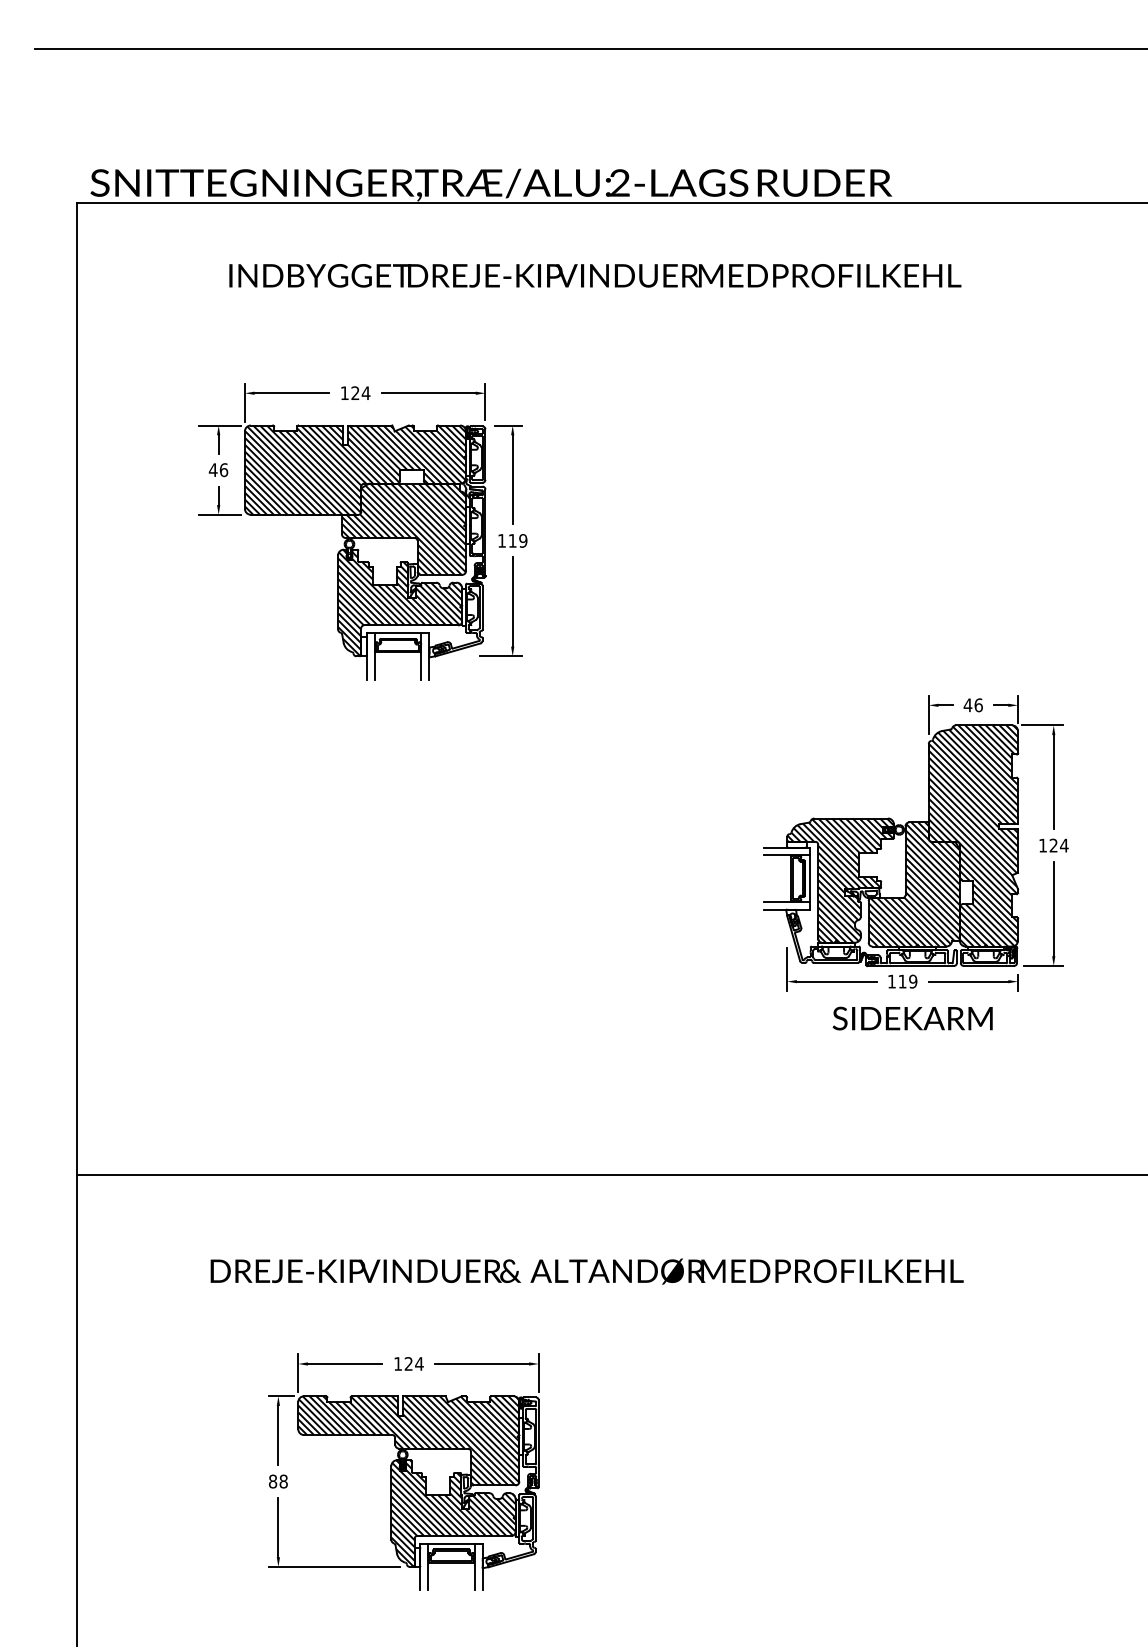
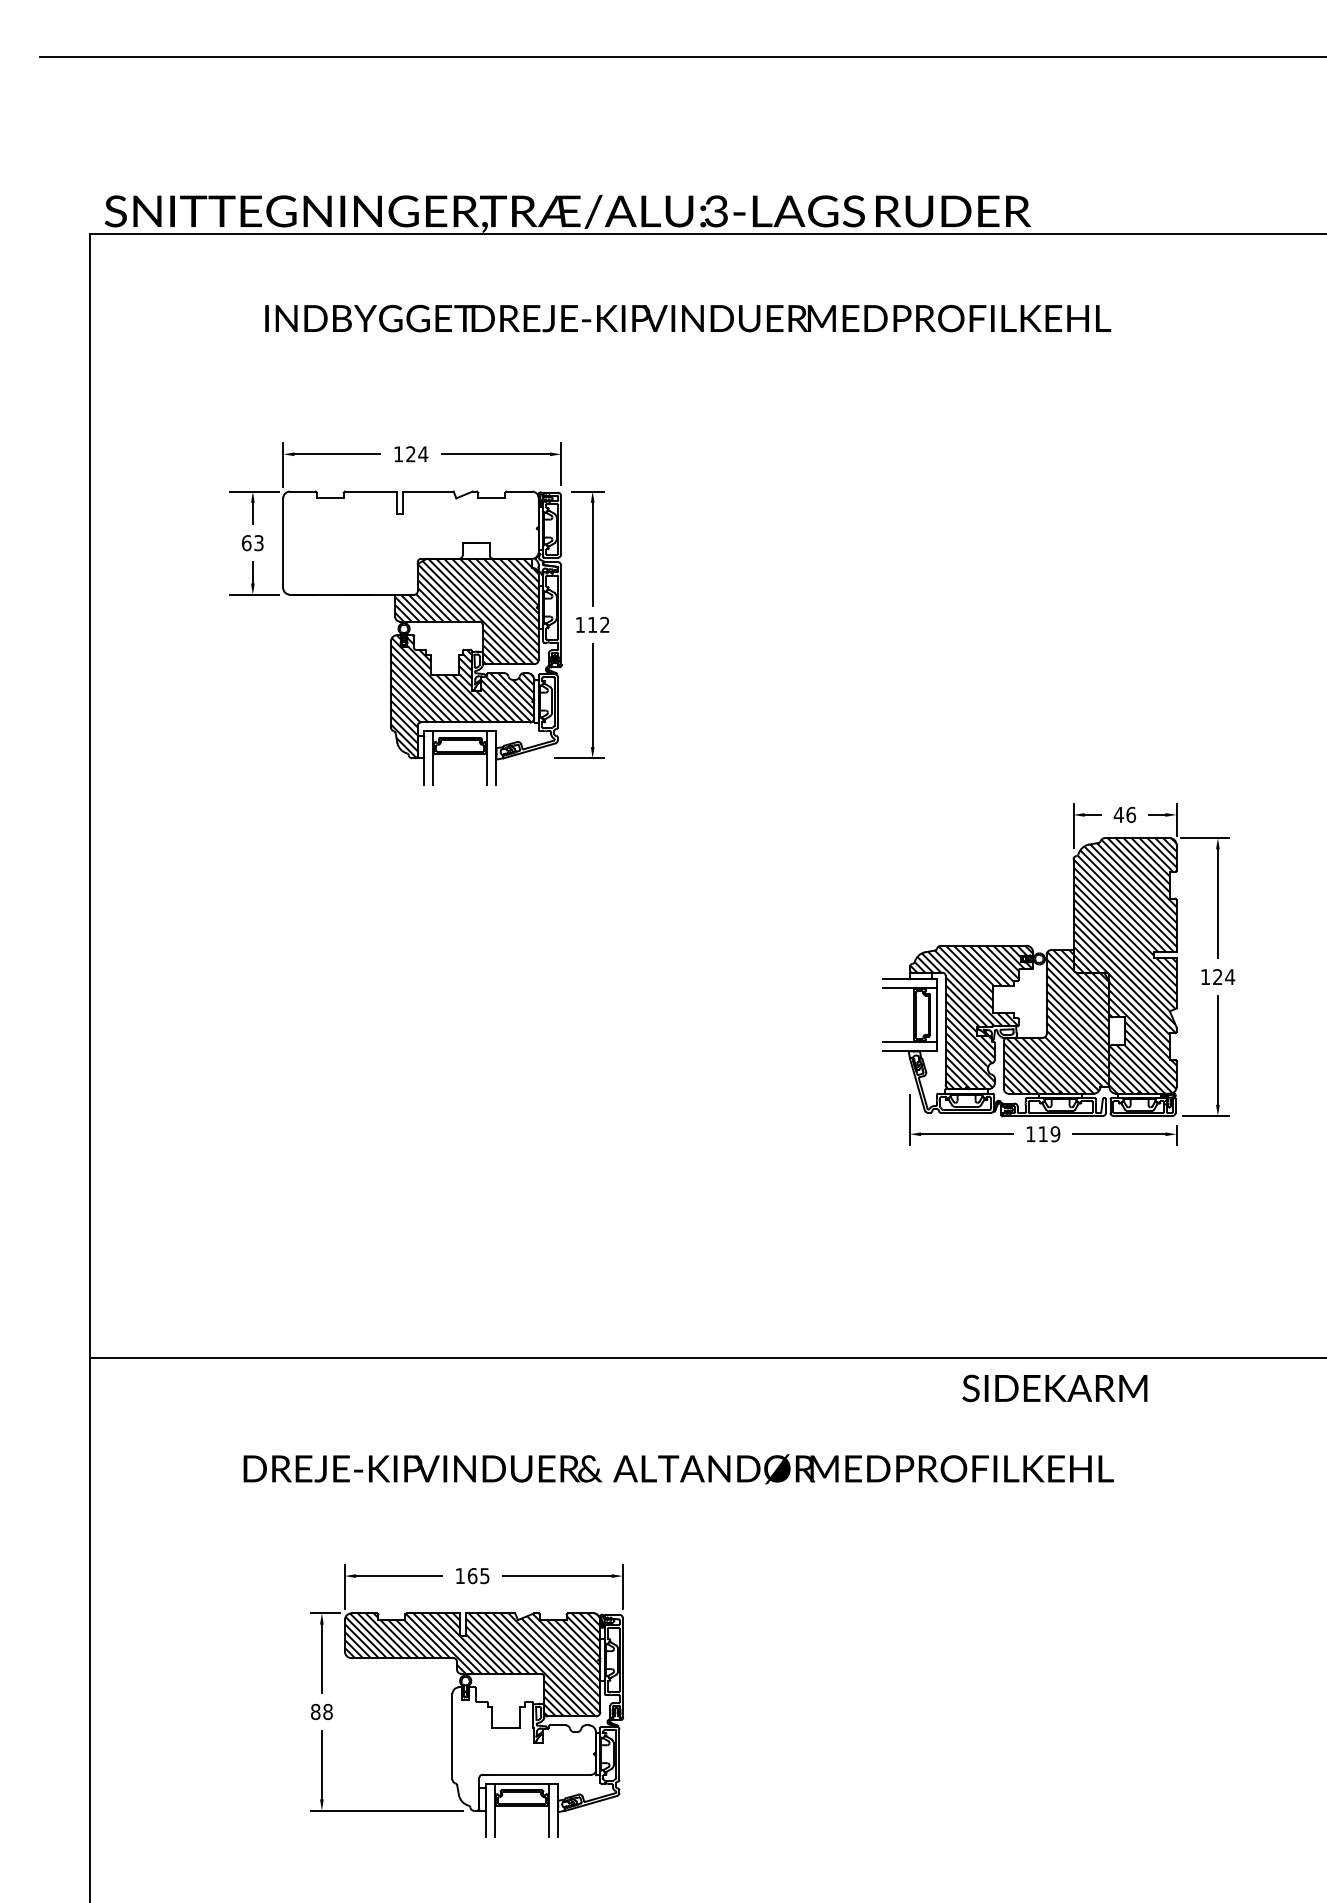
text: (619, 183) -> (716, 211), 2-LAGS -> 3-LAGS
hatch: (355, 469) -> (411, 542), removed
text: (218, 470) -> (252, 543), 46 -> 63
text: (523, 540) -> (605, 624), 119 -> 112
text: (912, 1018) -> (1054, 1388), moved
text: (413, 1363) -> (478, 1575), 124 -> 165
hatch: (453, 1513) -> (524, 1748), removed

